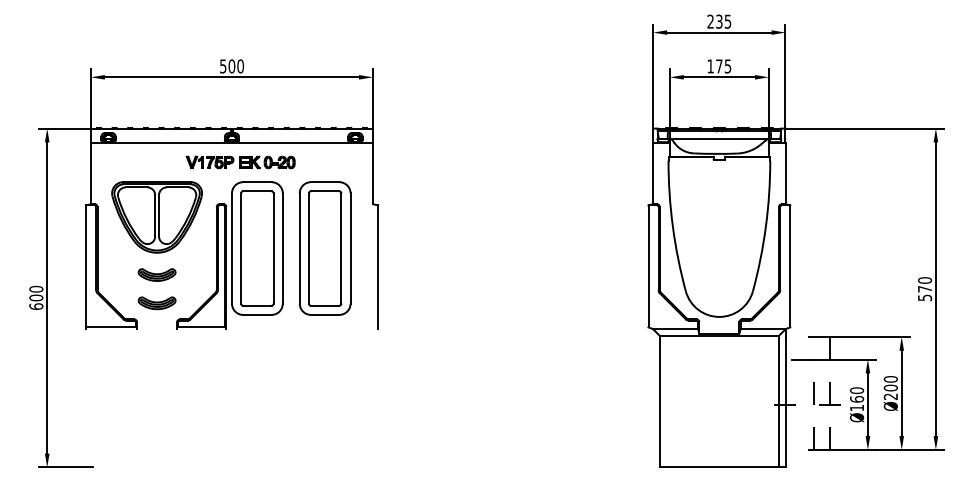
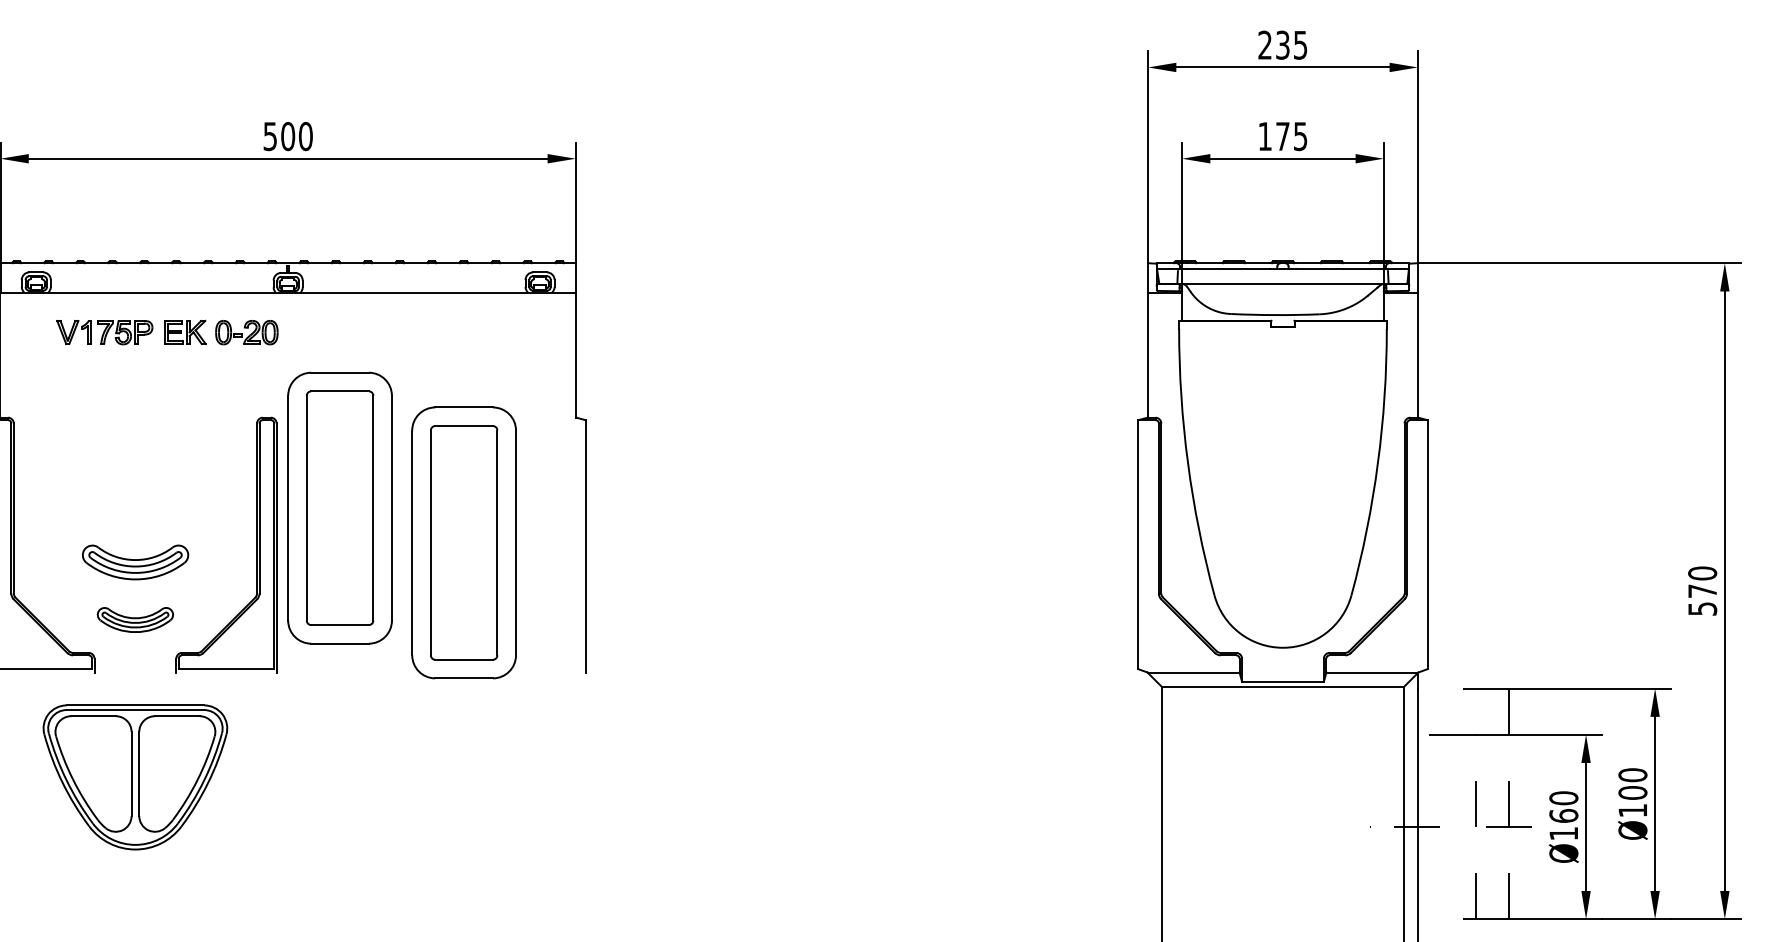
part: (240, 162) -> (166, 332), moved
part: (156, 217) -> (134, 777), moved
part: (324, 248) -> (462, 542), moved
part: (156, 274) -> (134, 561), size x1.4
text: (890, 396) -> (1632, 810), Ø200 -> Ø100

